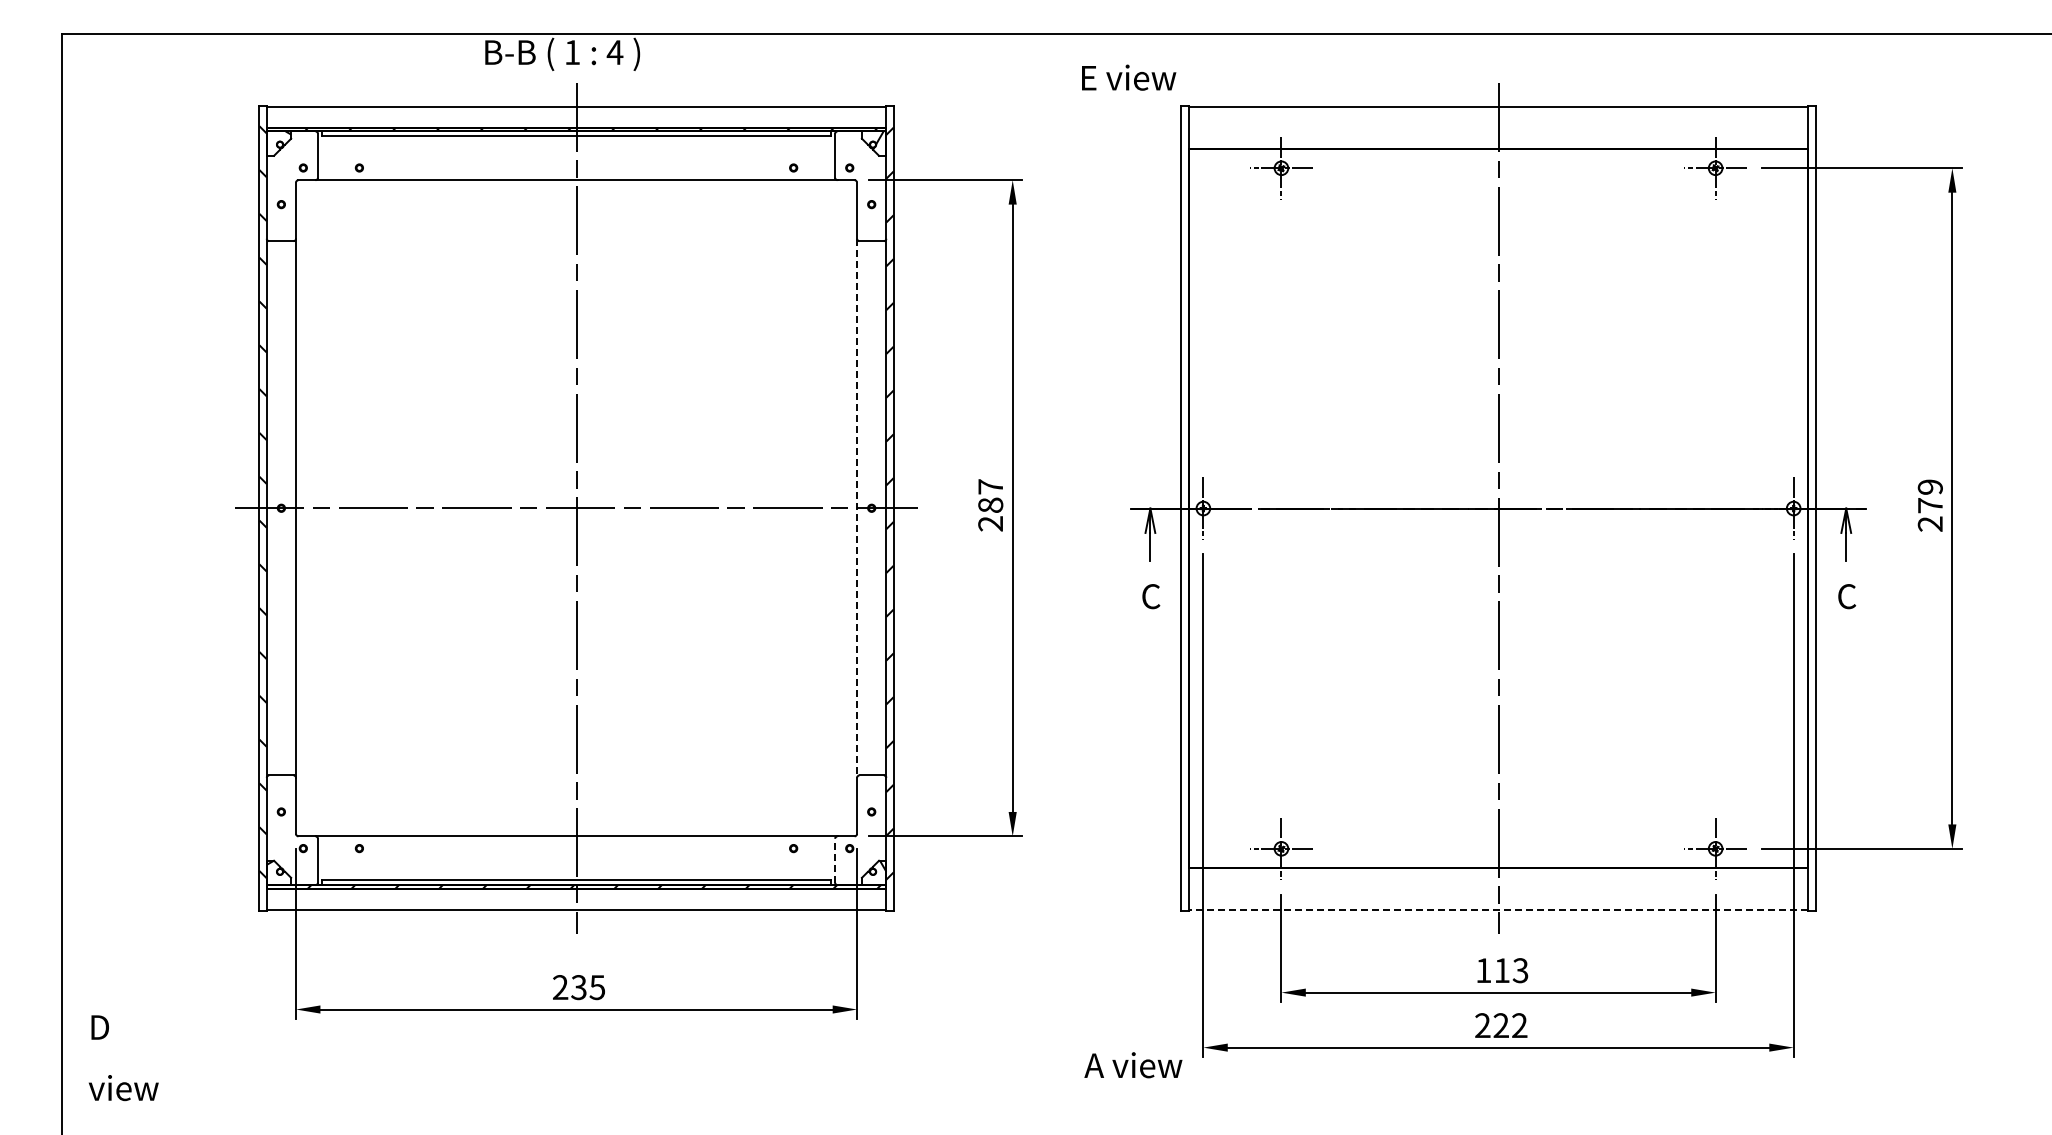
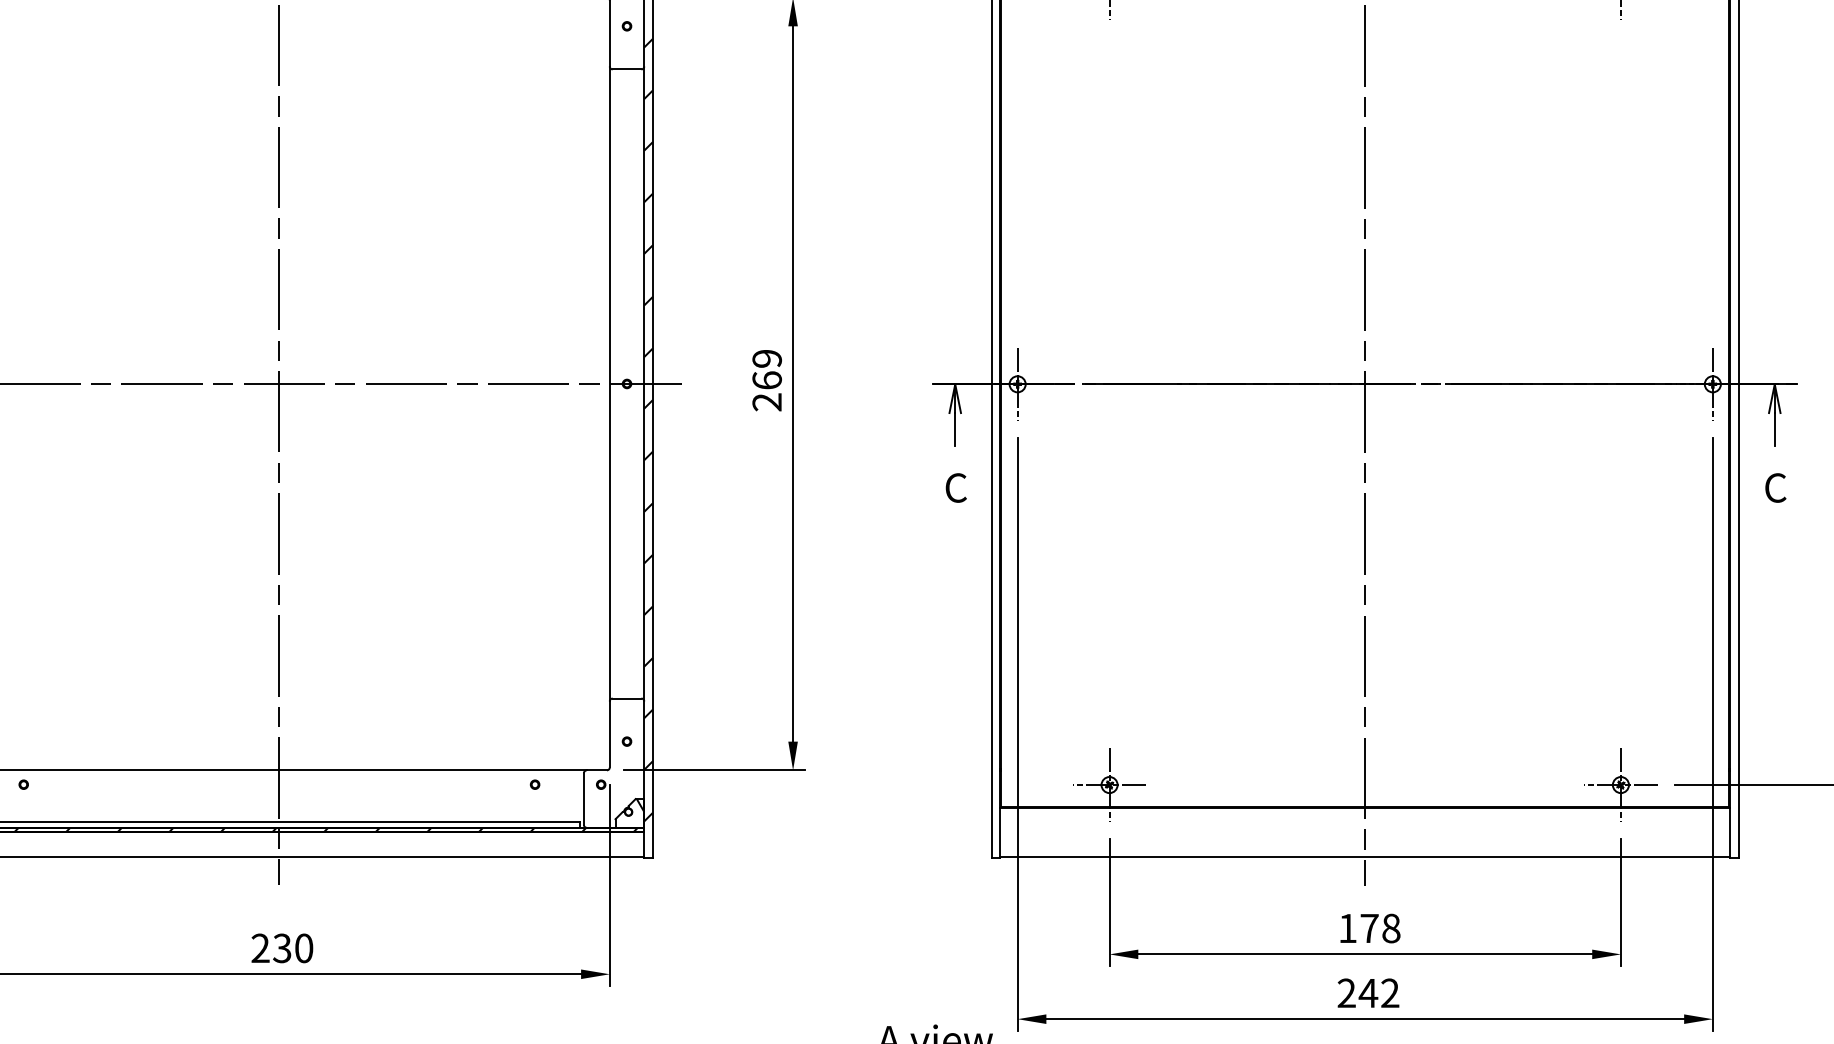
text: (990, 495) -> (766, 368), 287 -> 269
line: (857, 508) -> (610, 384), dashed -> solid
line: (835, 860) -> (584, 798), dashed -> solid
line: (1498, 909) -> (1365, 856), dashed -> solid
text: (1511, 970) -> (1380, 928), 113 -> 178
text: (597, 987) -> (304, 948), 235 -> 230
text: (1500, 1025) -> (1367, 993), 222 -> 242

